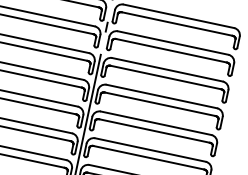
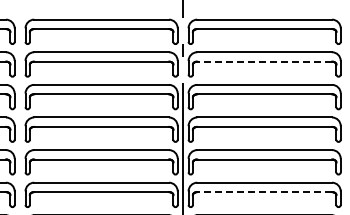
line: (171, 50) -> (264, 61), solid -> dashed
line: (148, 158) -> (264, 192), solid -> dashed

